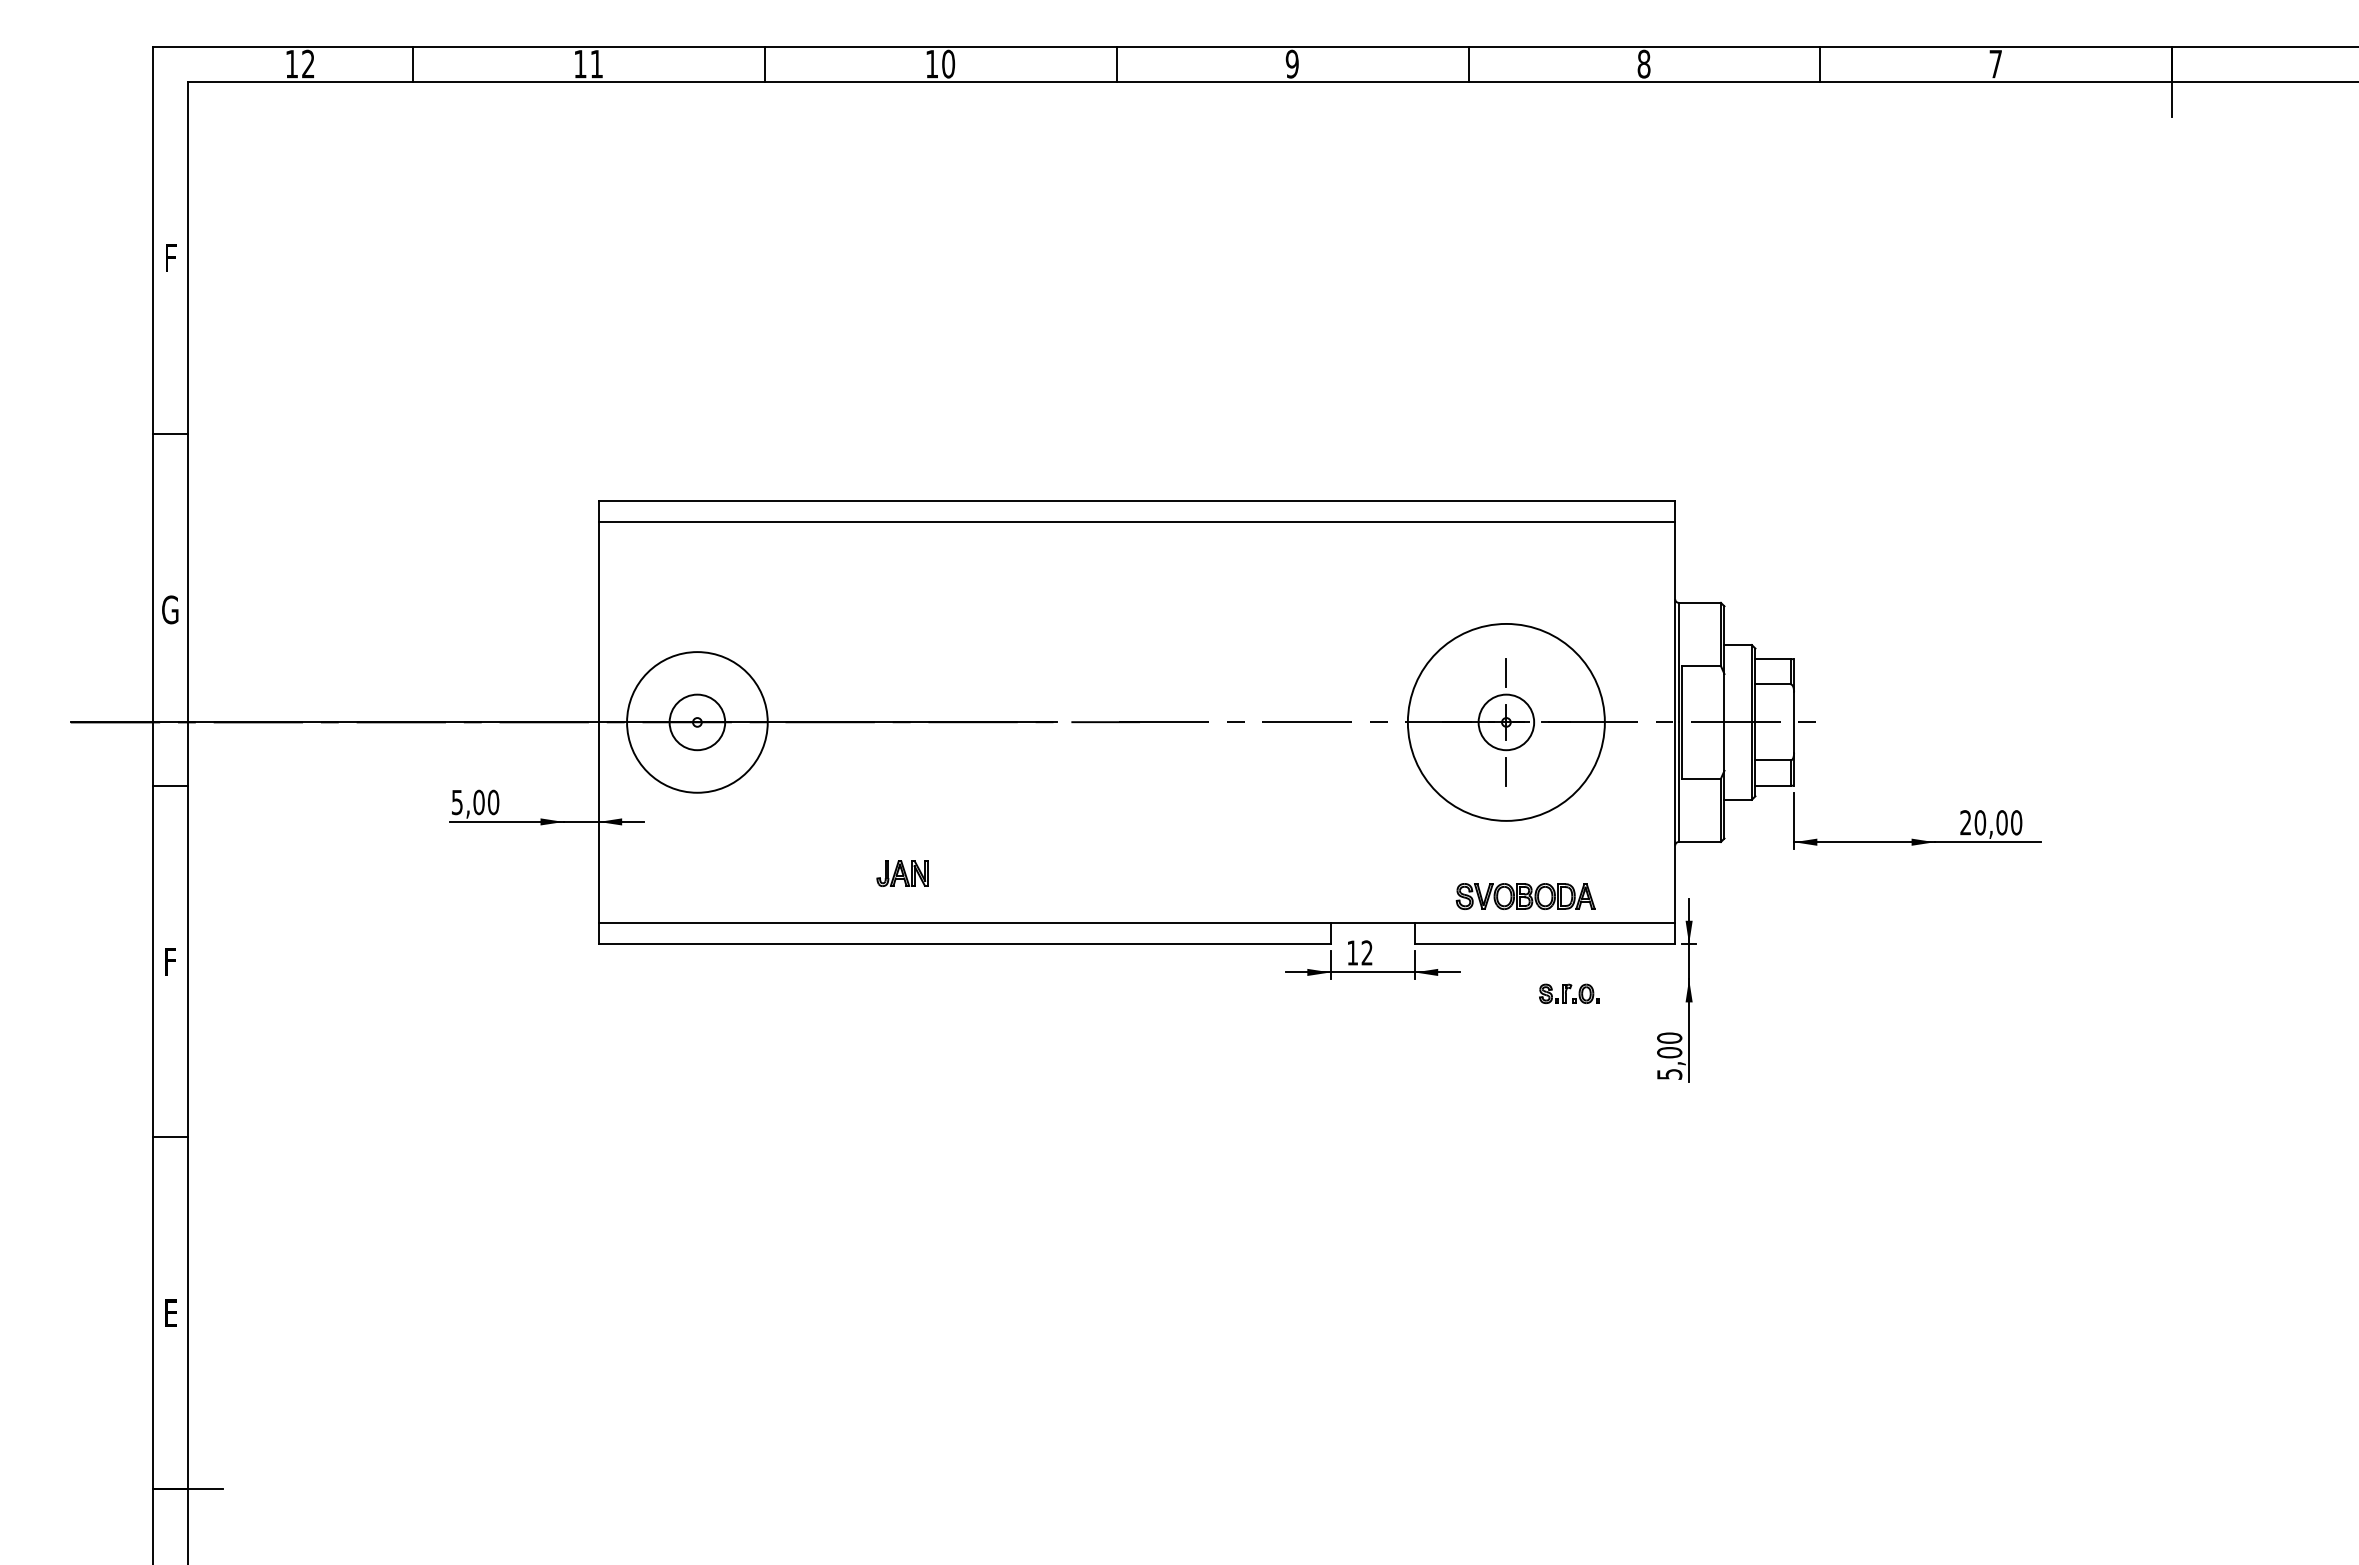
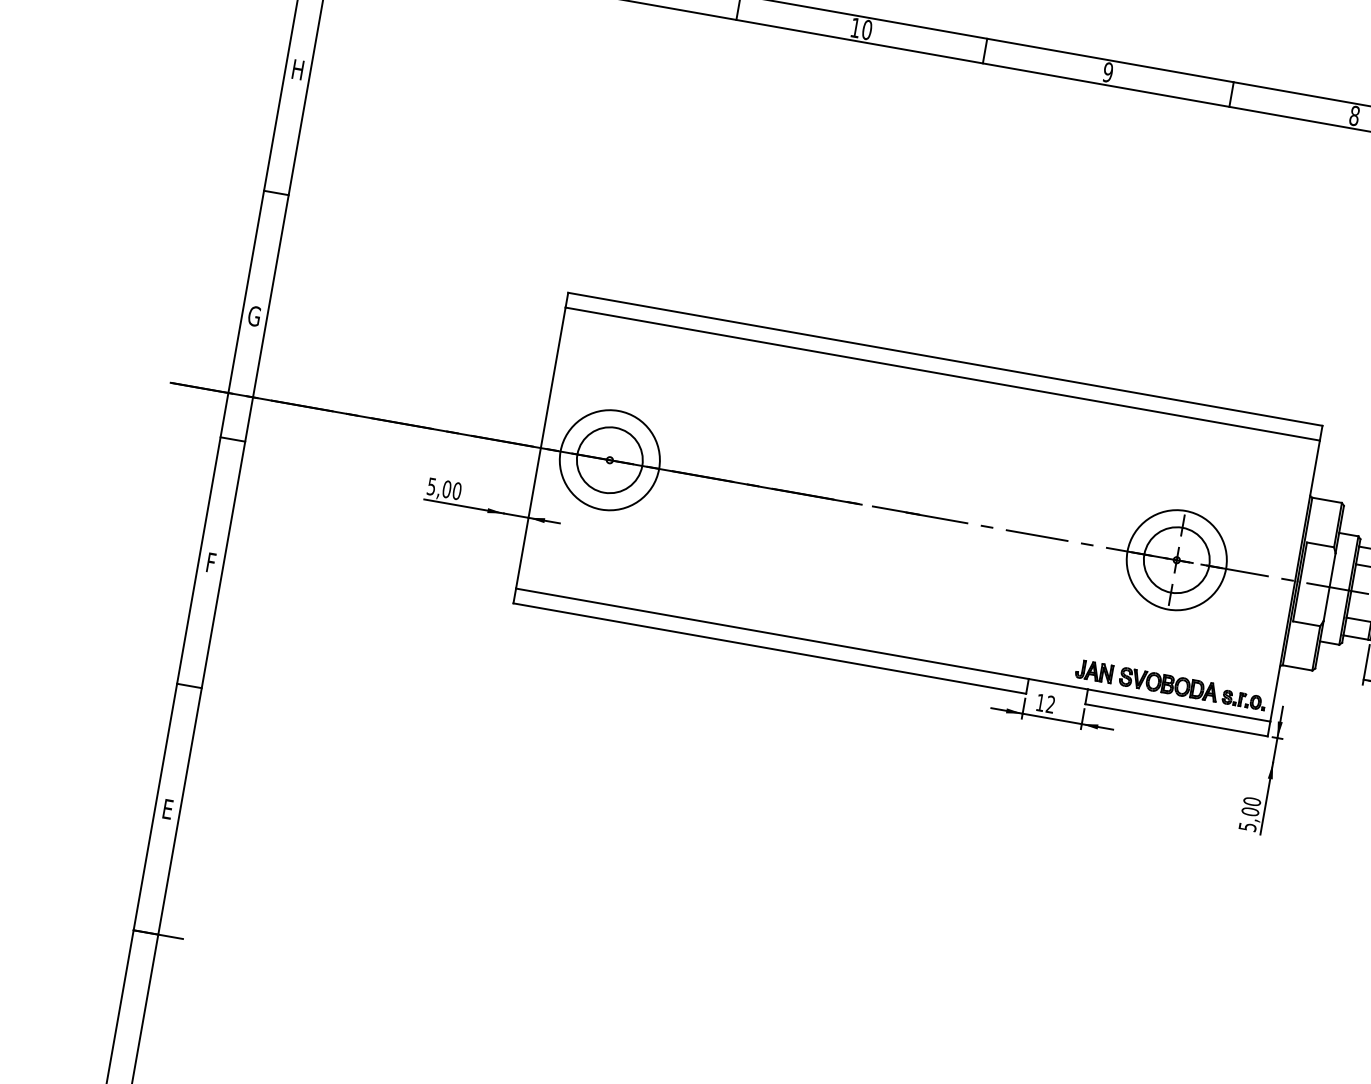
text: (170, 257) -> (298, 69), F -> H
circle: (697, 722) -> (609, 460), size x1.67
circle: (1506, 722) -> (1176, 560), size x0.71
circle: (1506, 722) -> (1176, 560), size x1.67
part: (902, 873) -> (1094, 671), moved
part: (1569, 993) -> (1243, 700), moved

